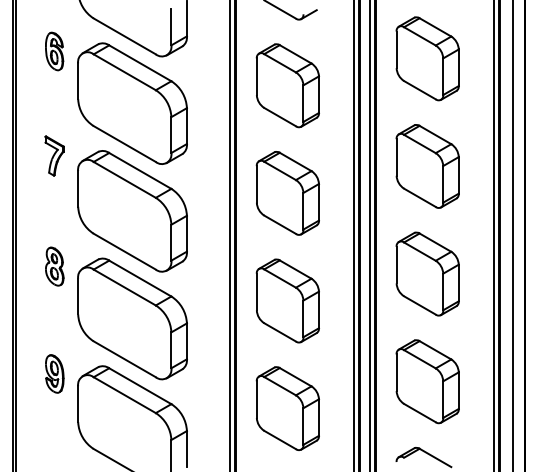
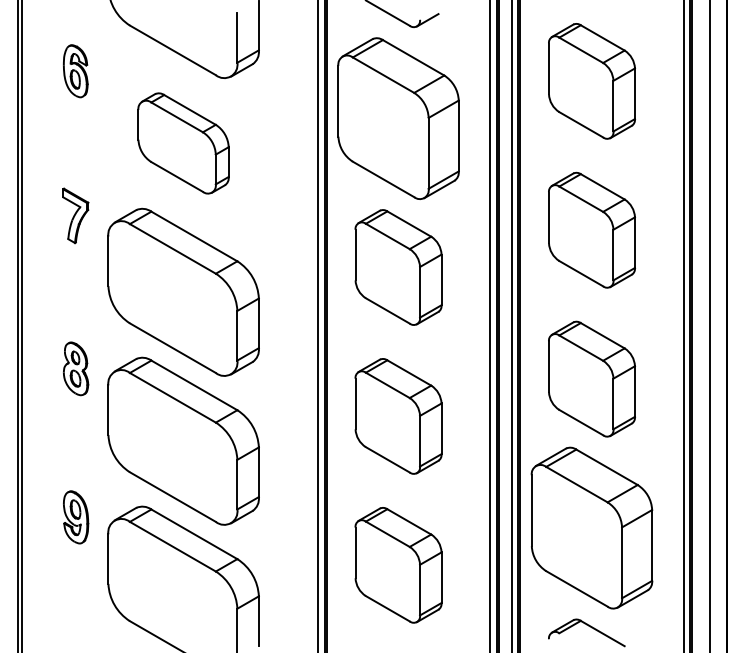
part: (287, 85) -> (398, 118), size x1.4
part: (132, 103) -> (183, 143), size x0.6
part: (427, 381) -> (591, 527), size x1.4

